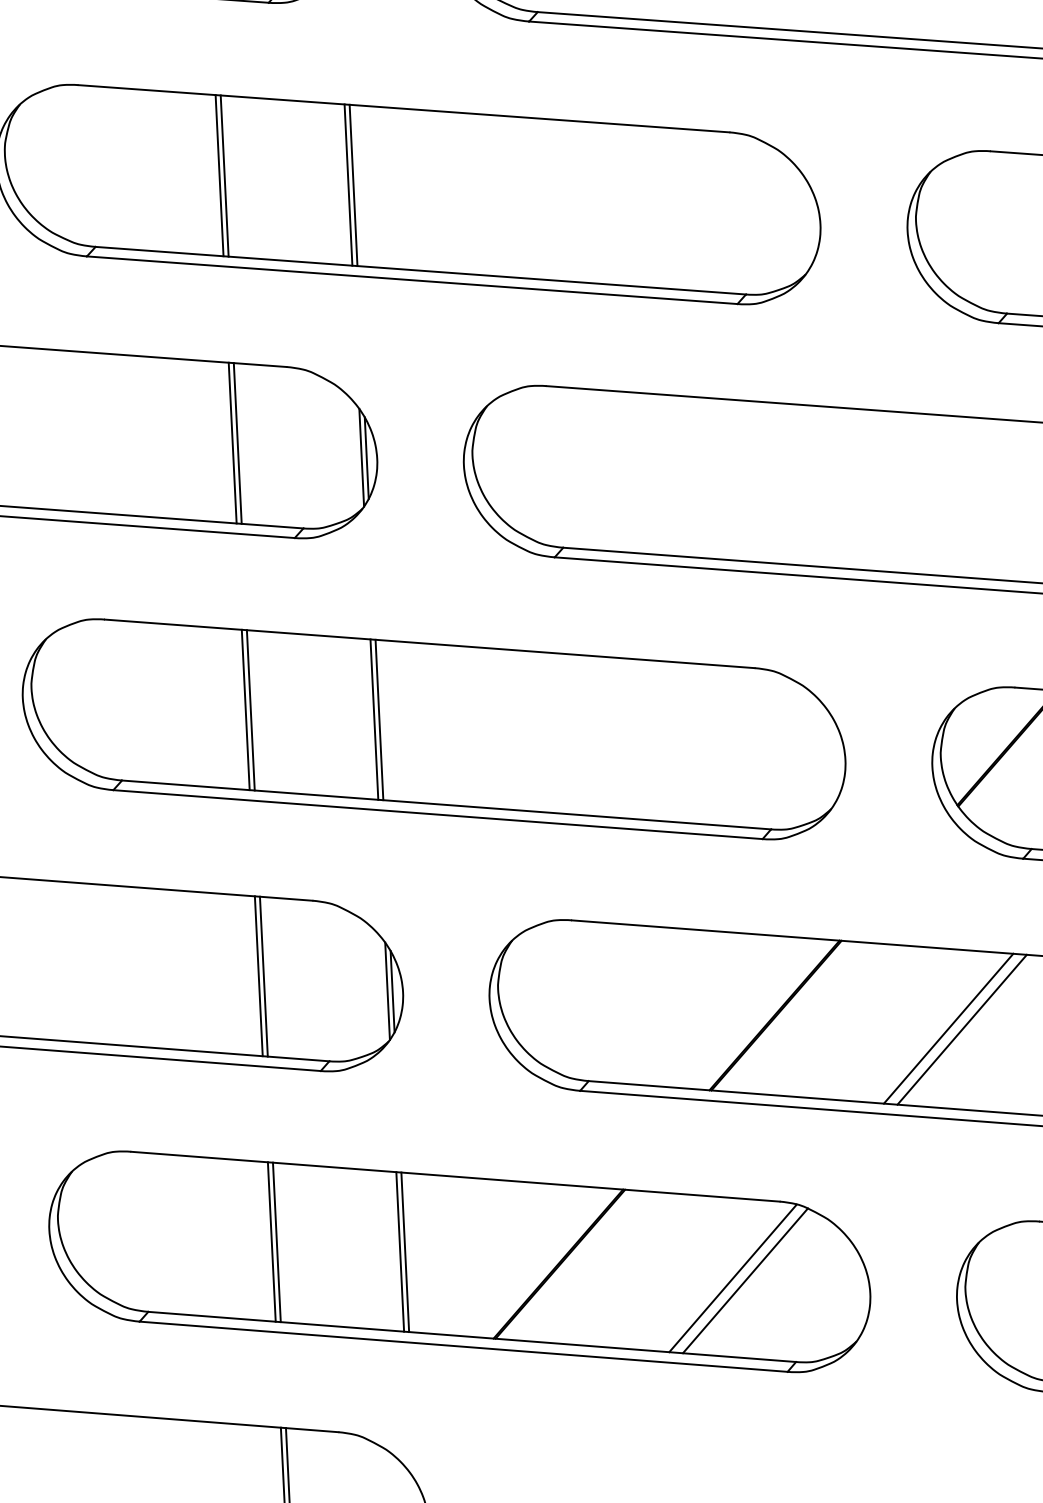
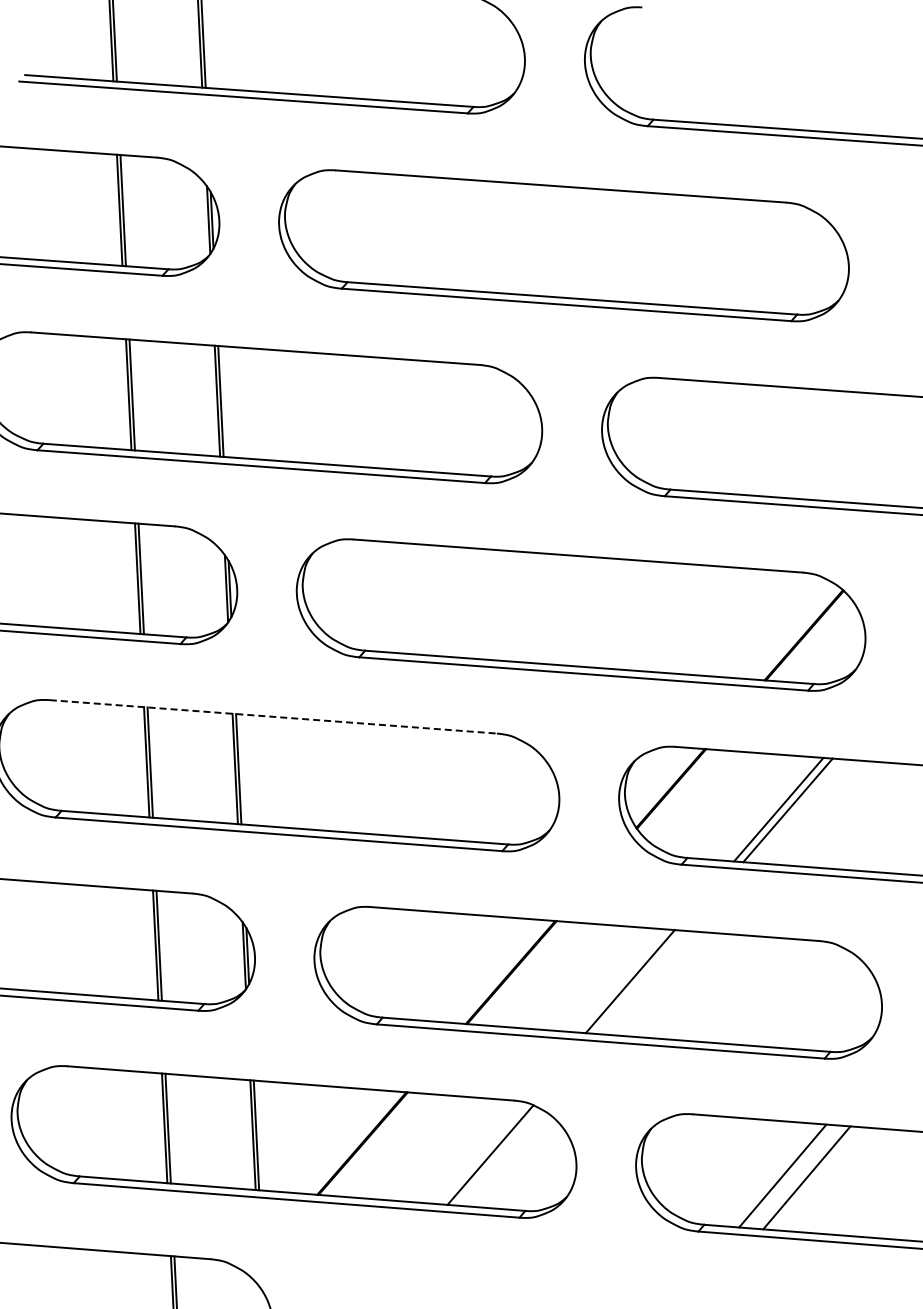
line: (429, 643) -> (273, 716), solid -> dashed
line: (961, 1028) -> (639, 981), removed
line: (732, 1278) -> (481, 1153), removed

